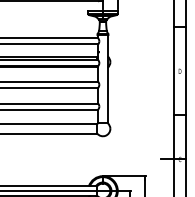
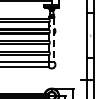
line: (108, 80) -> (54, 40), solid -> dashed

